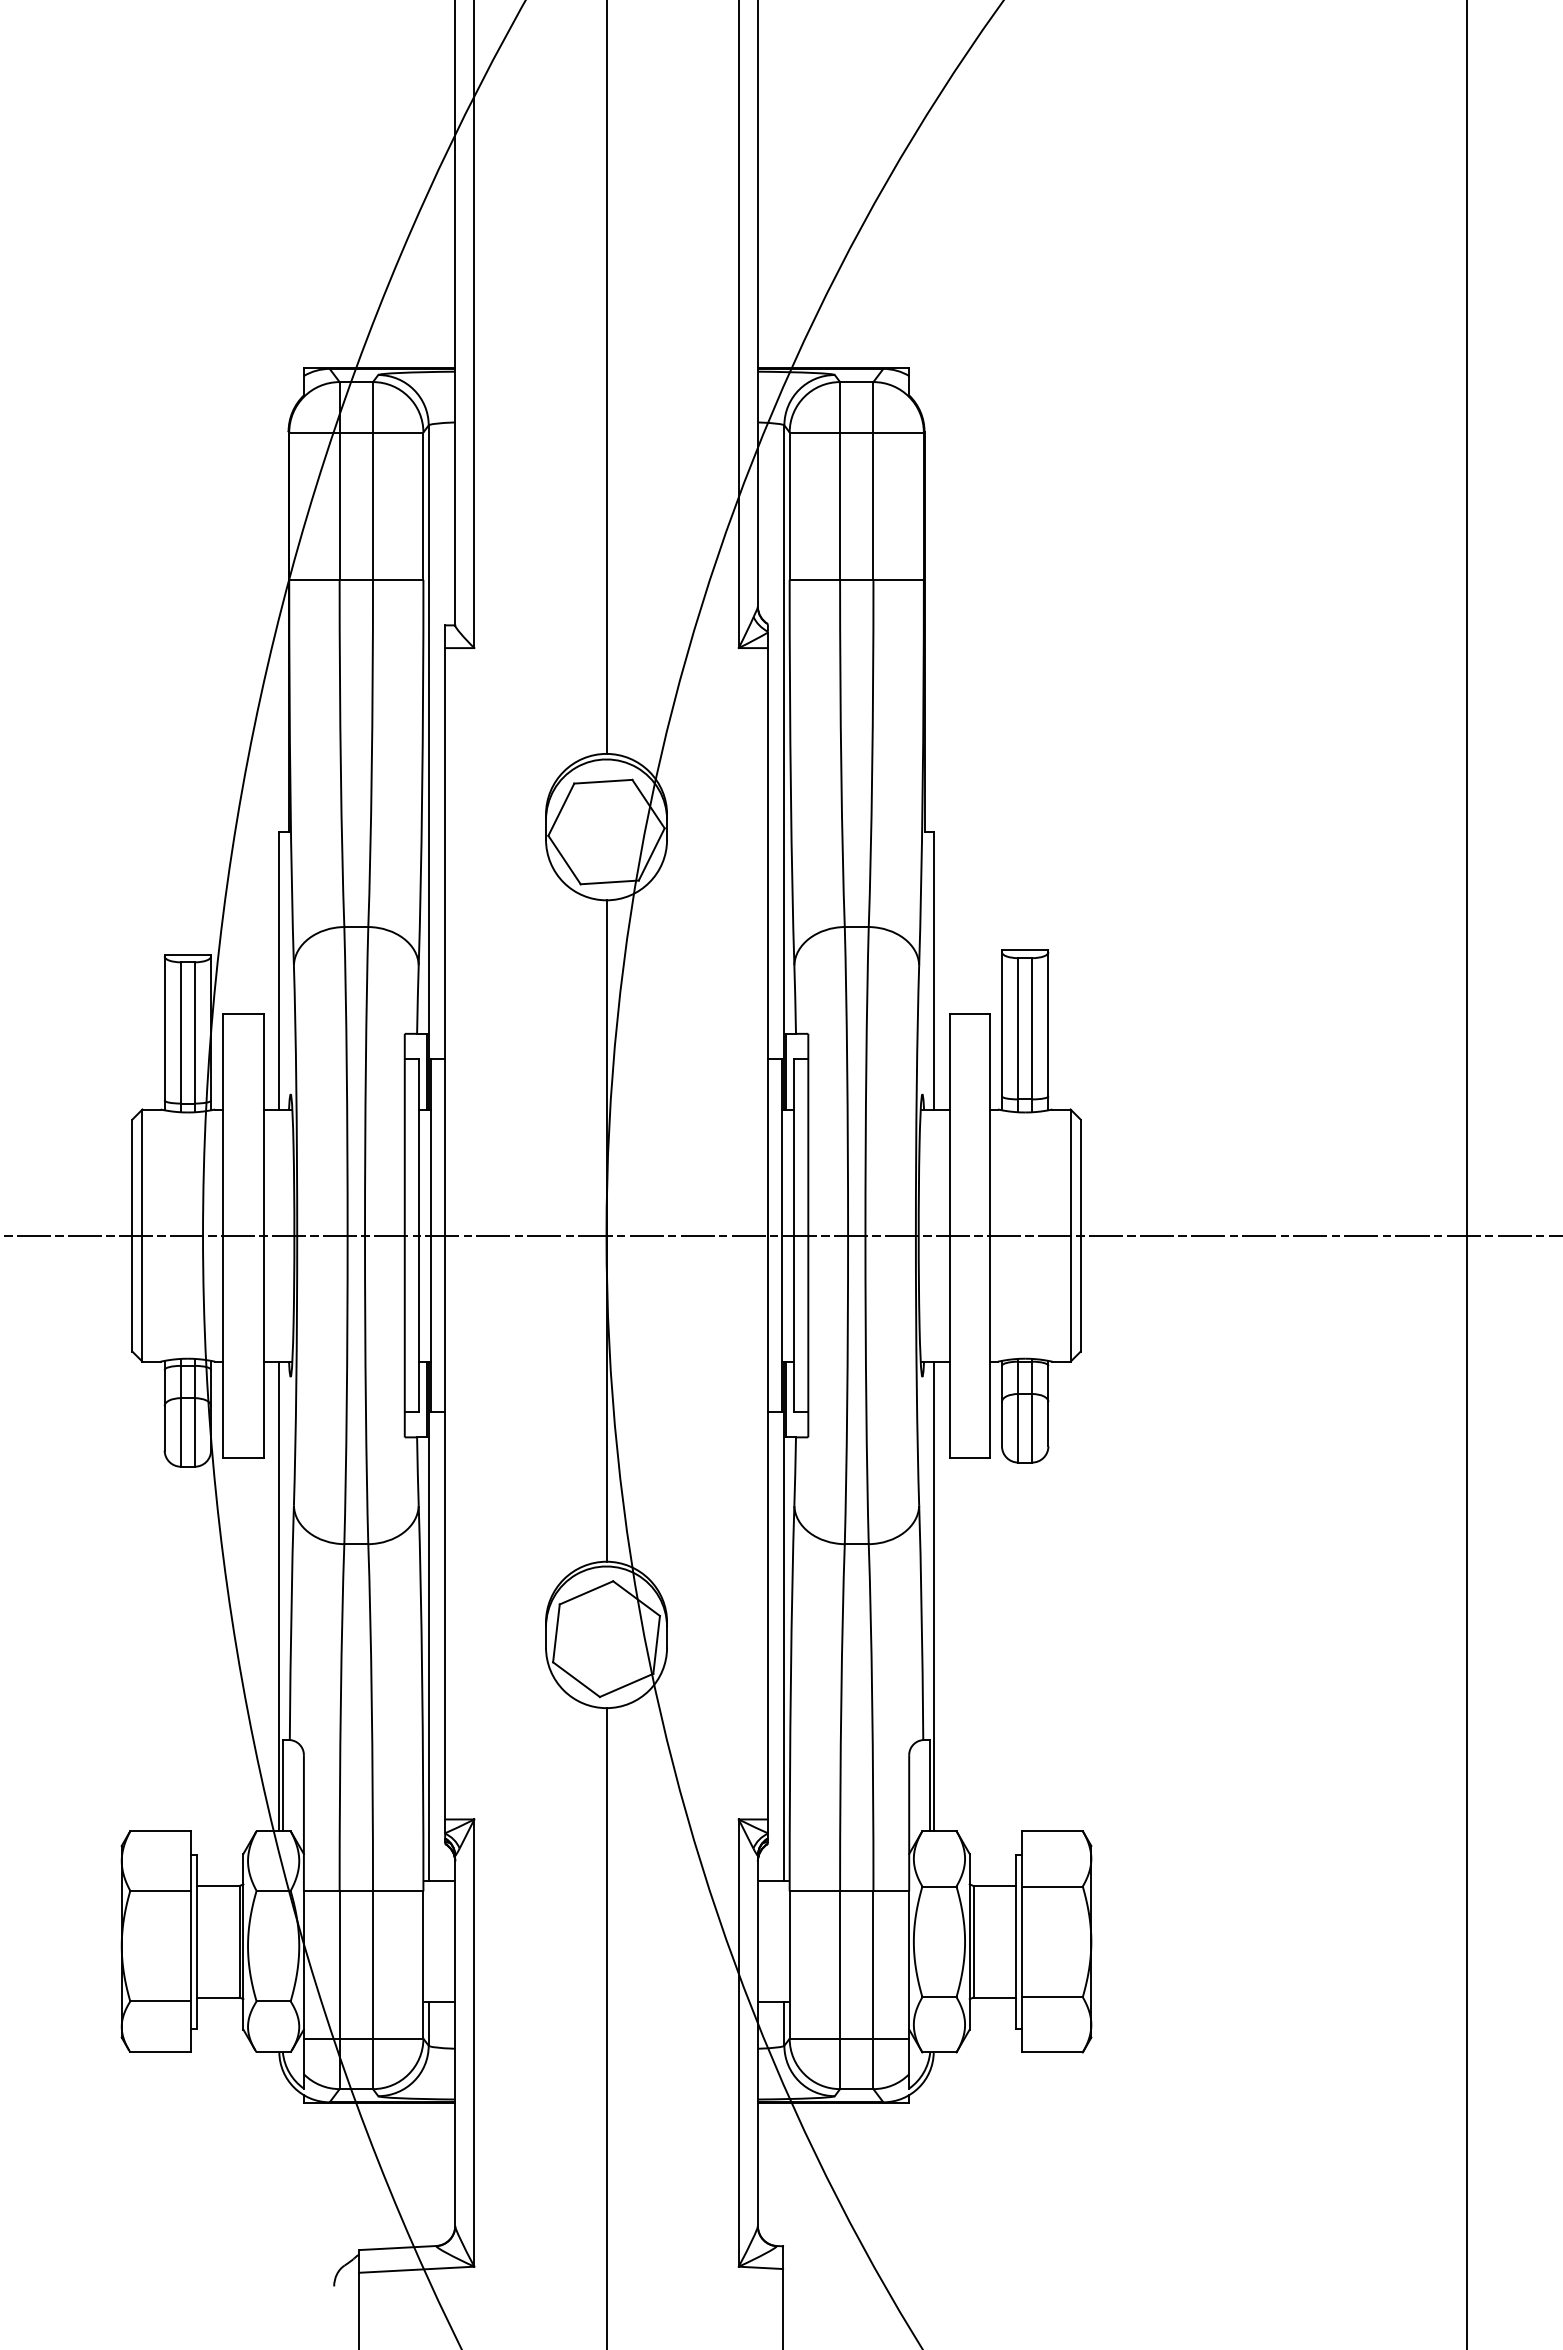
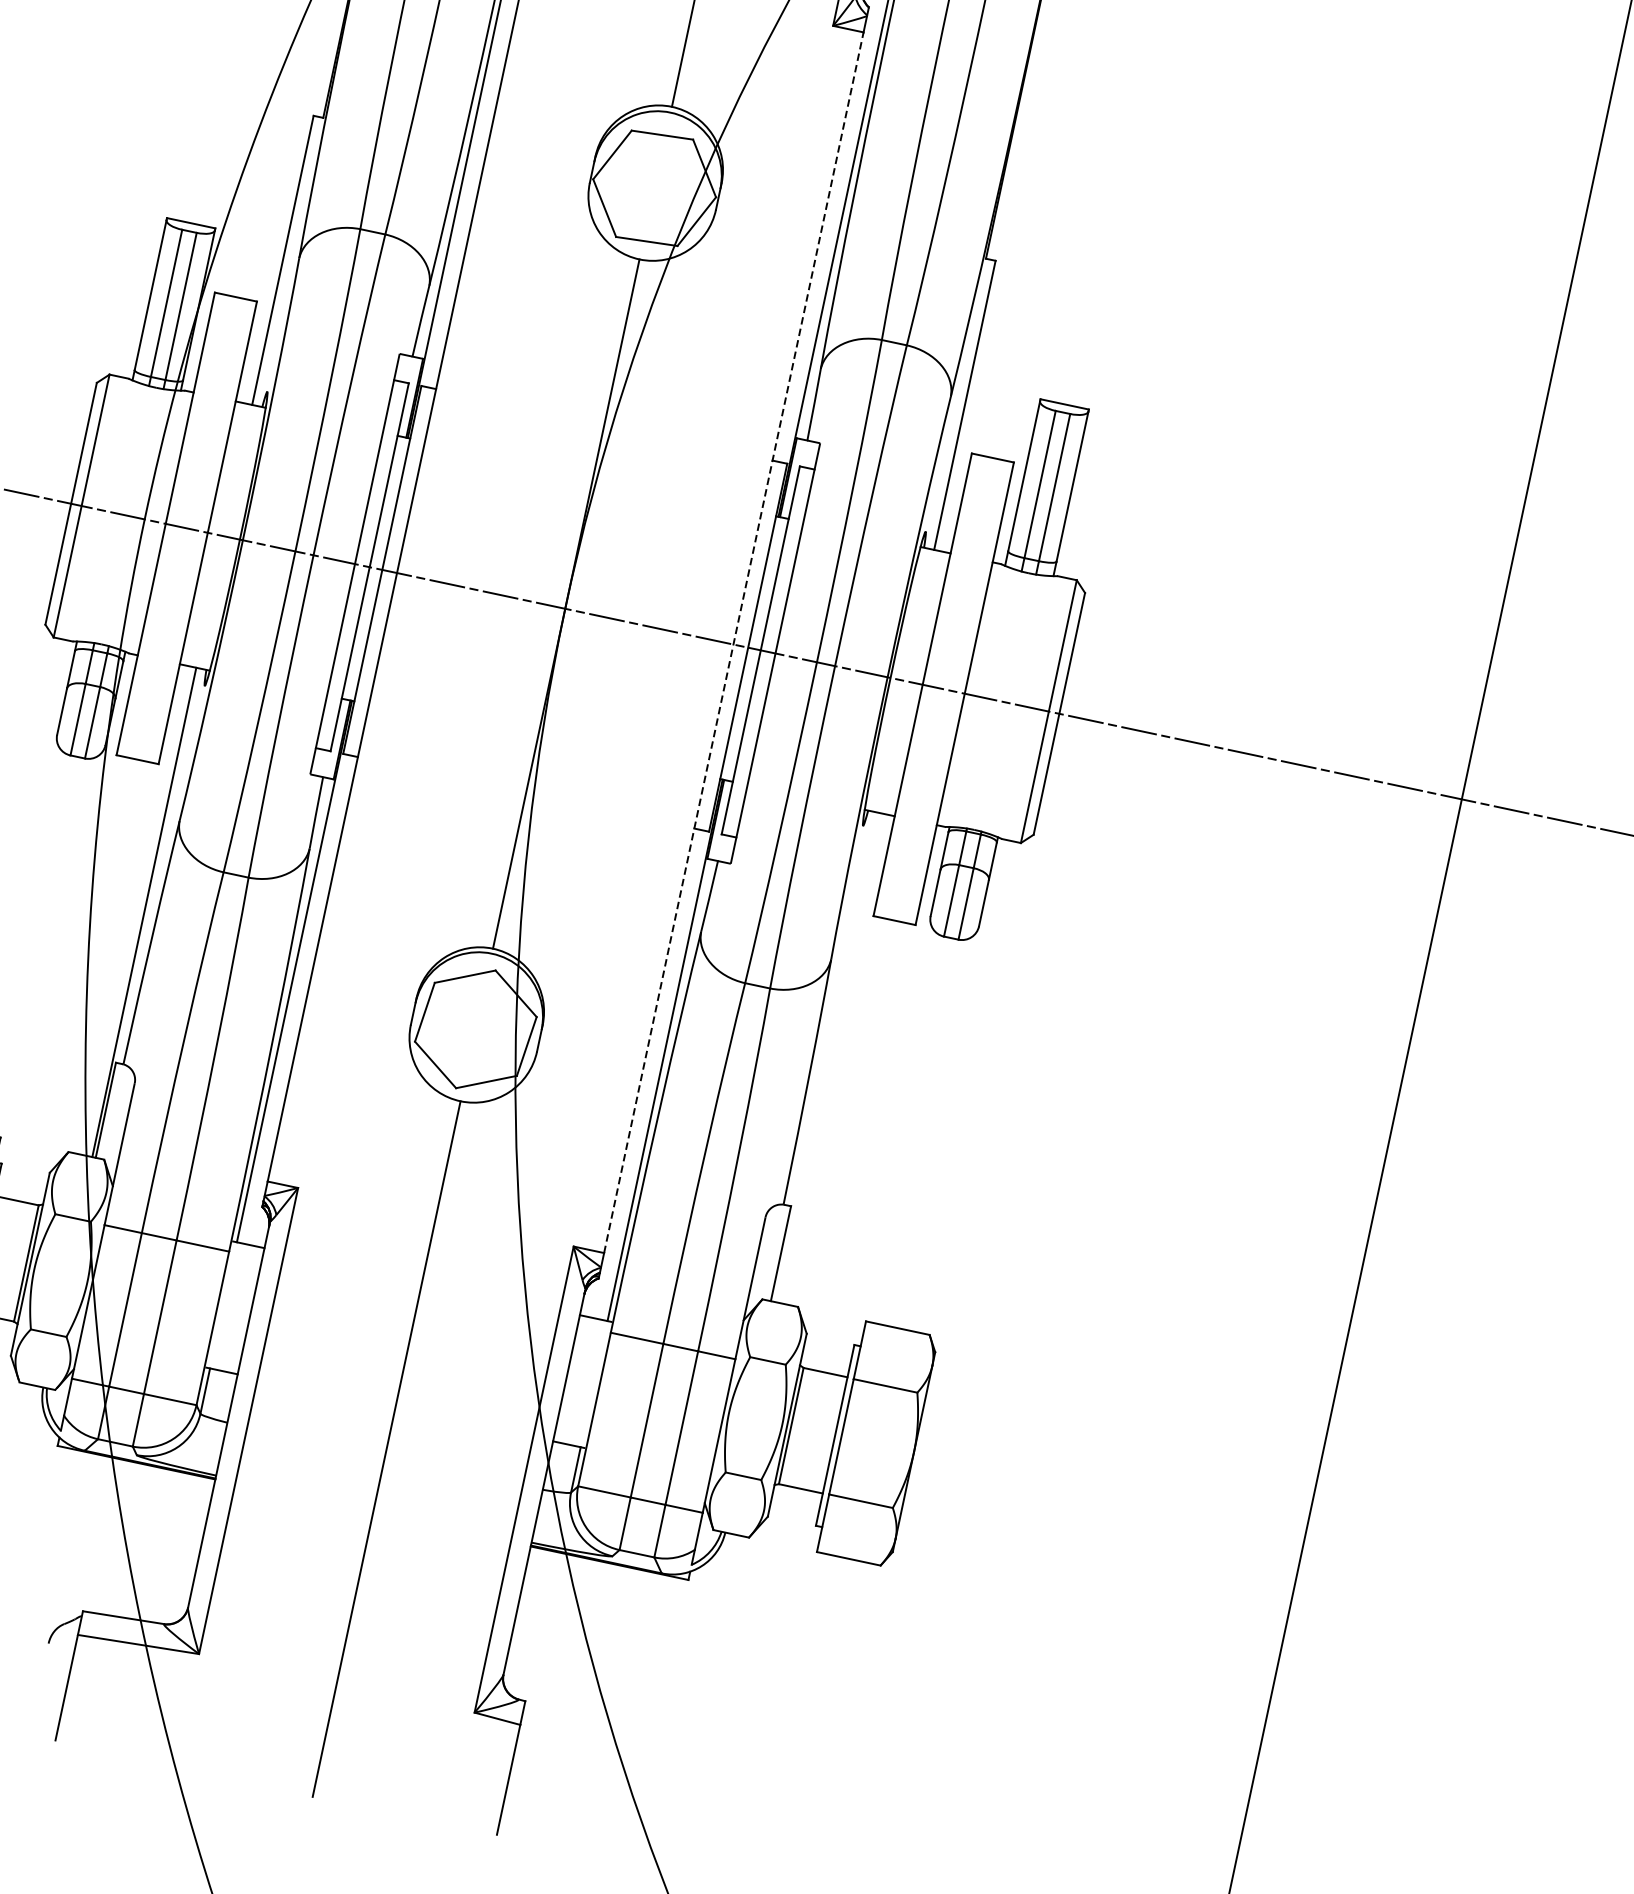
line: (767, 1233) -> (733, 642), solid -> dashed
line: (933, 1596) -> (826, 1057), removed

